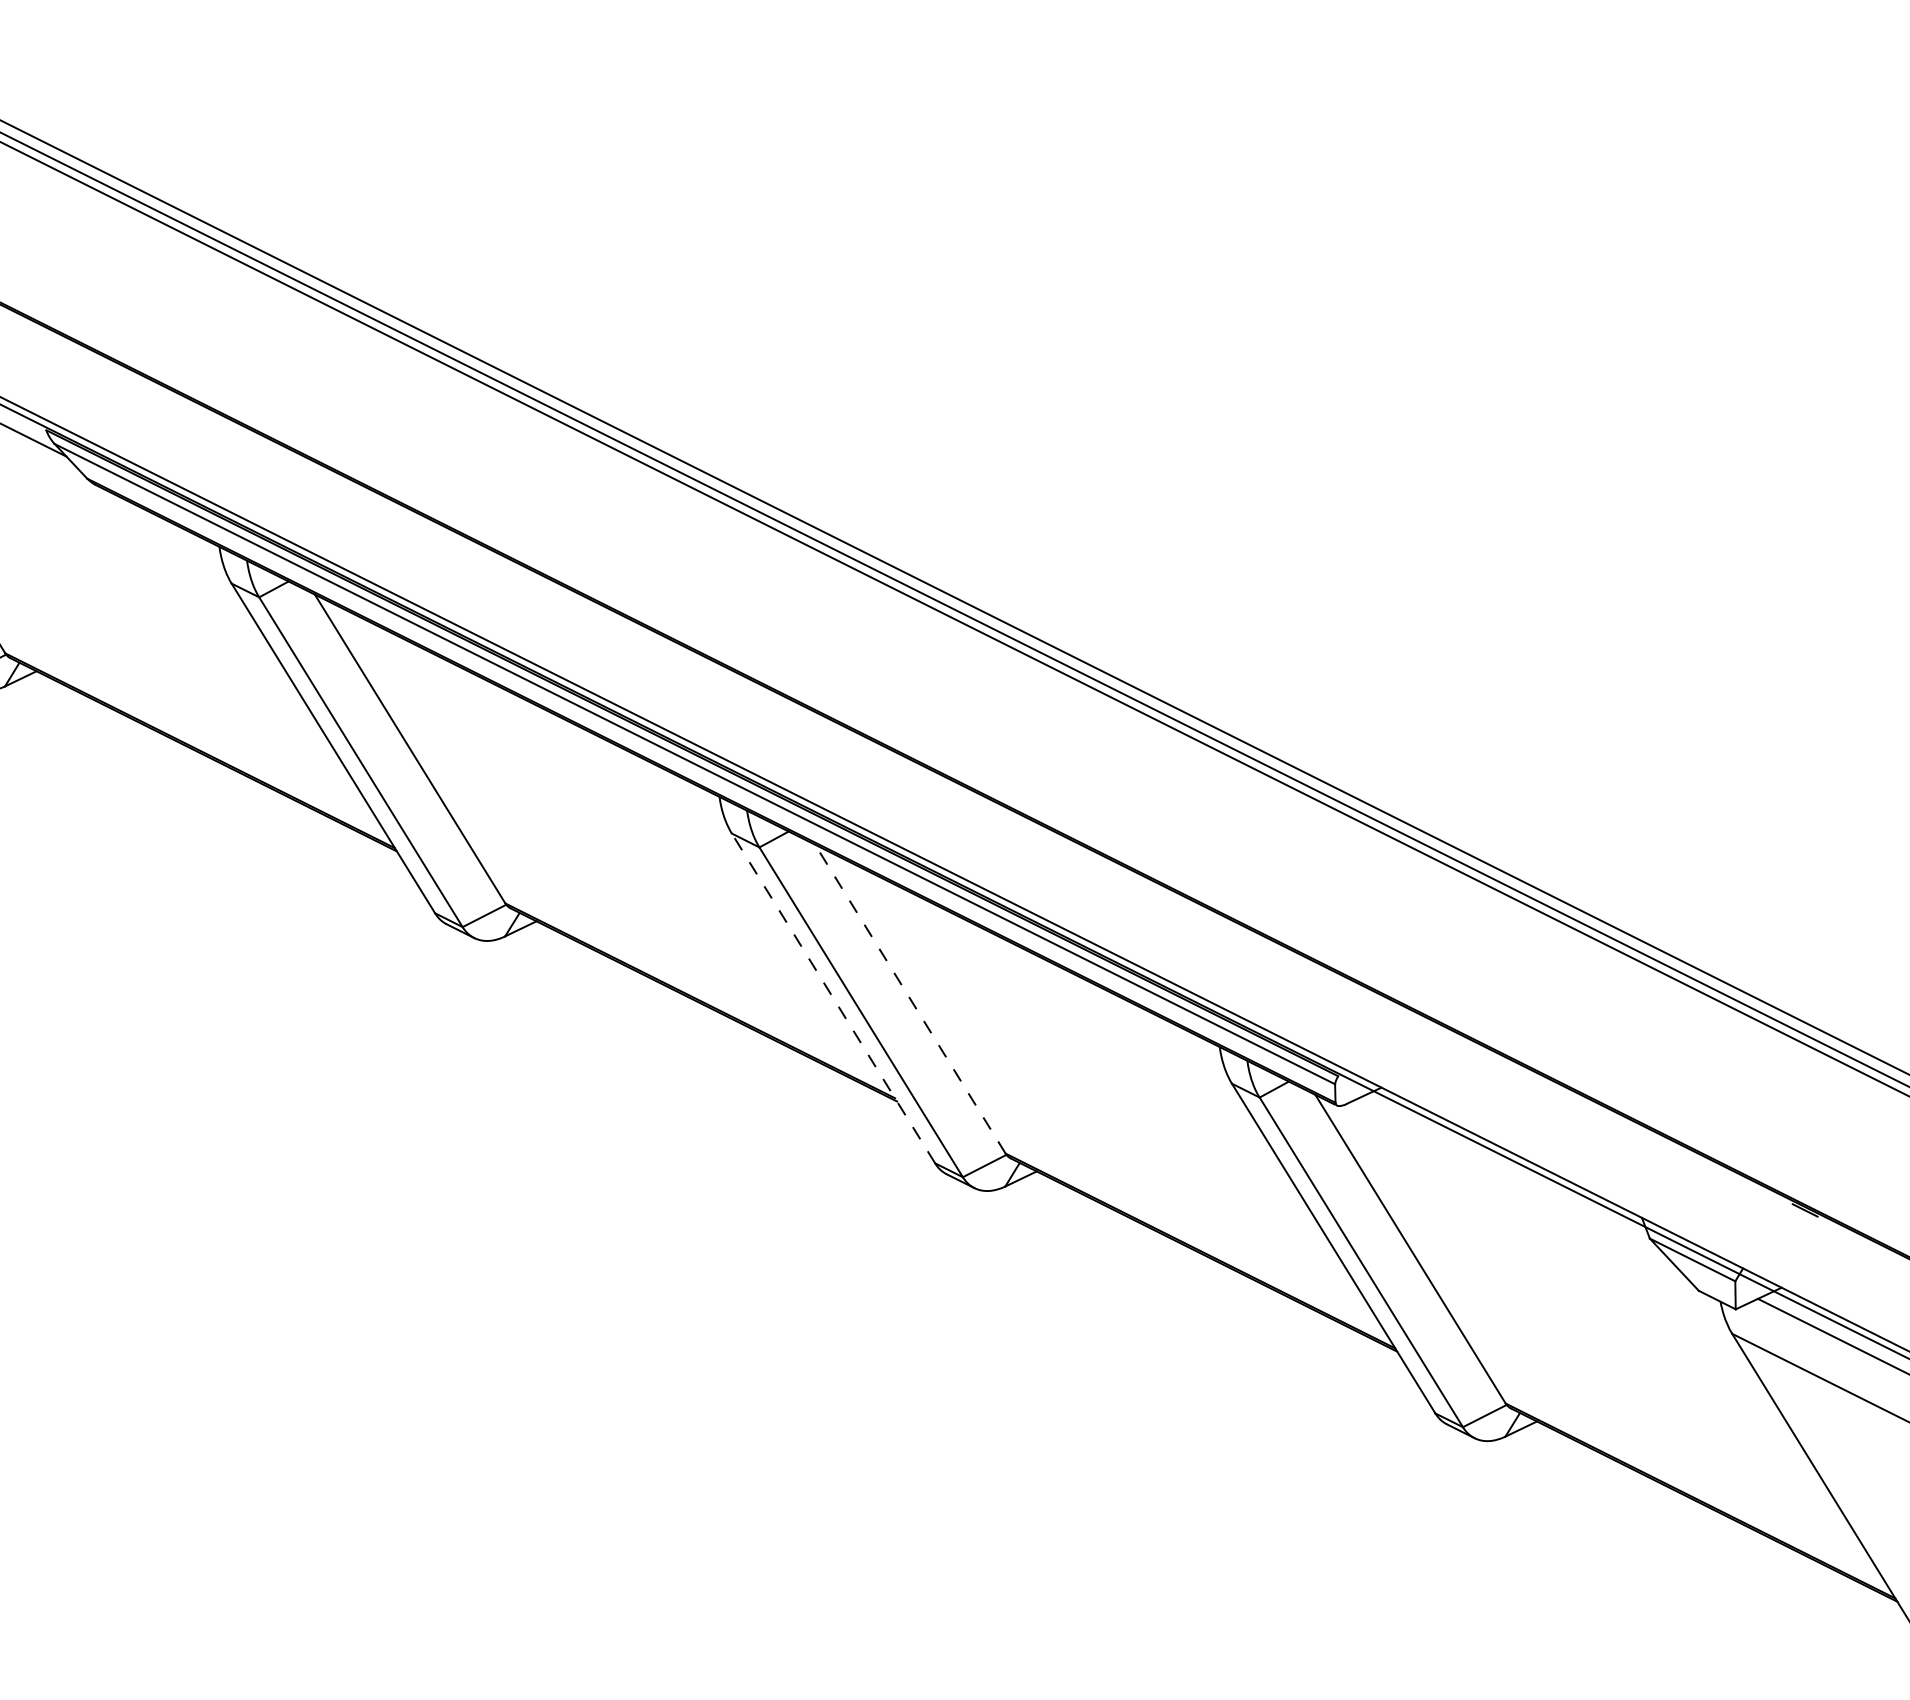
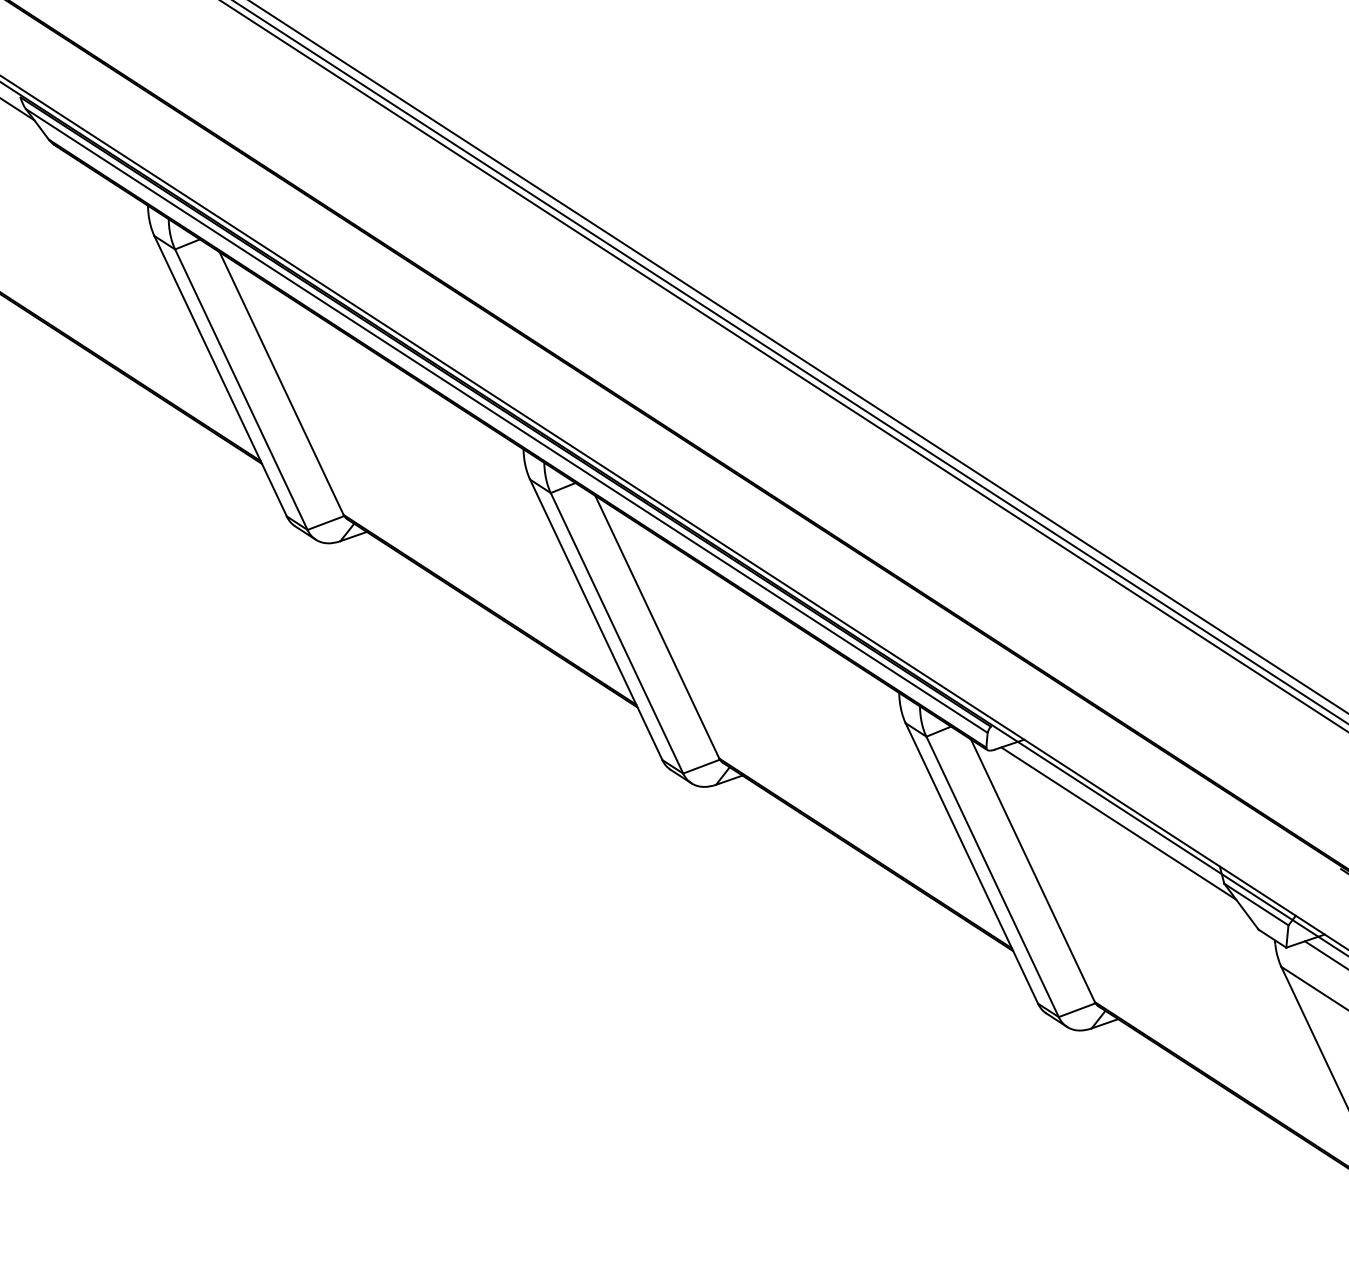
line: (833, 998) -> (596, 619), dashed -> solid
line: (910, 999) -> (657, 627), dashed -> solid
line: (1510, 1178) -> (1118, 823), added

